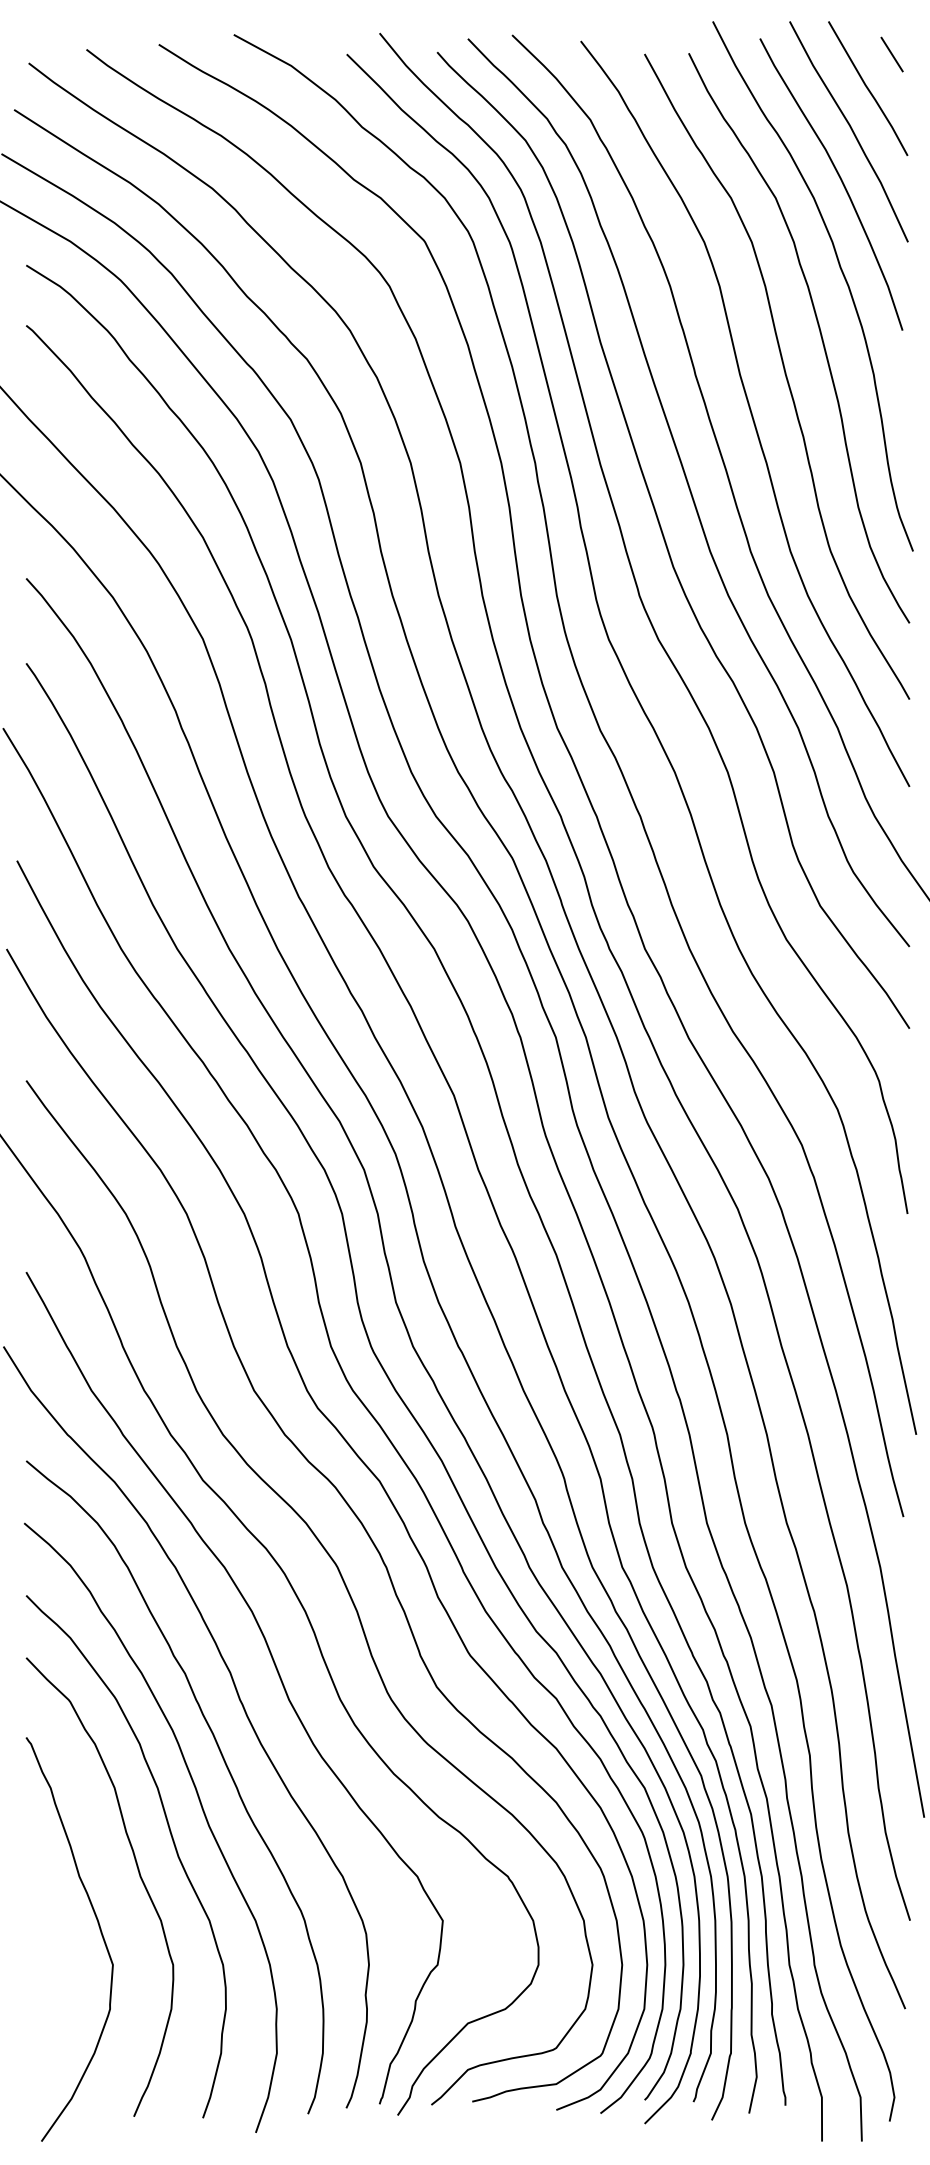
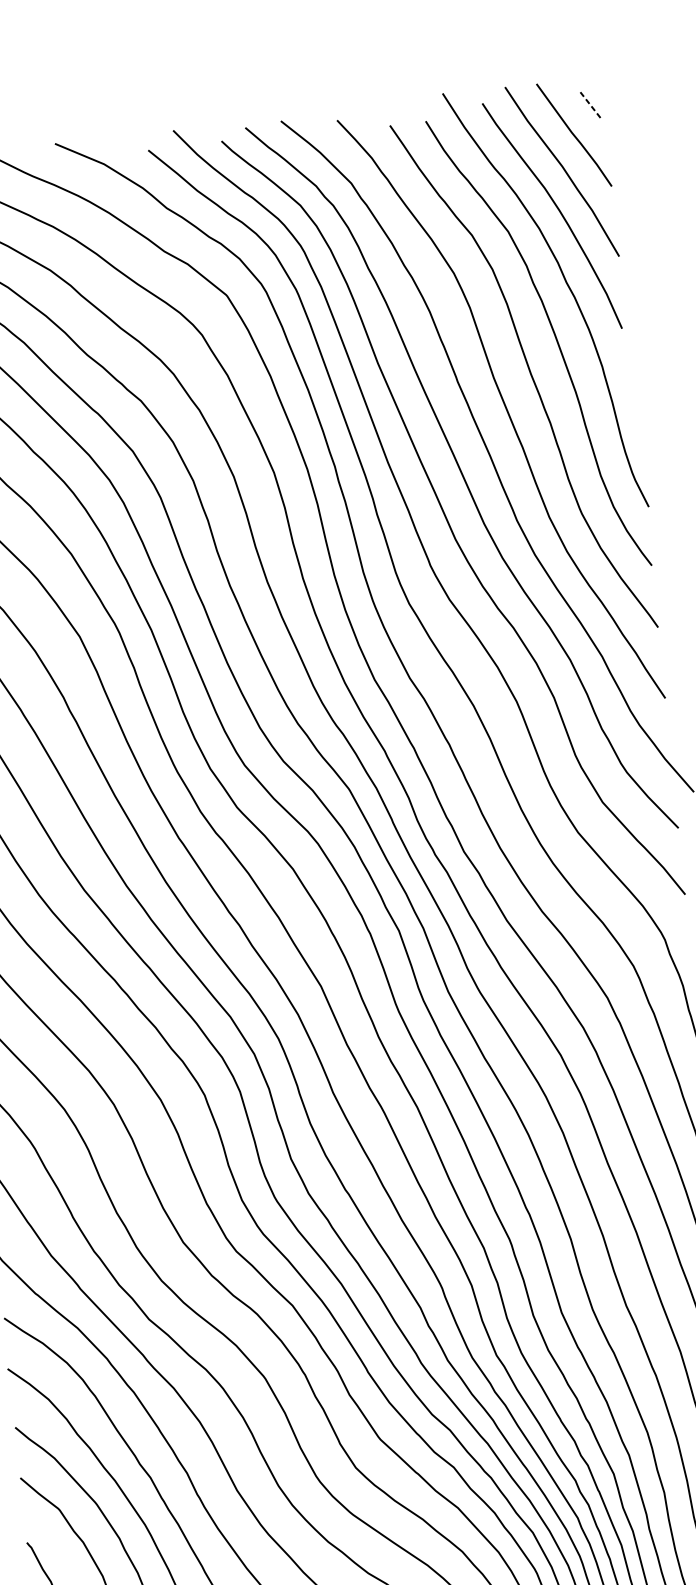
line: (892, 54) -> (591, 105), solid -> dashed

